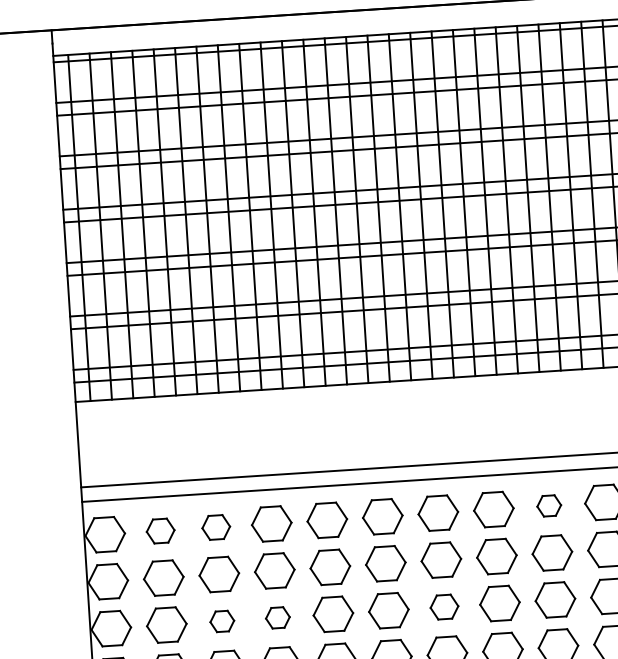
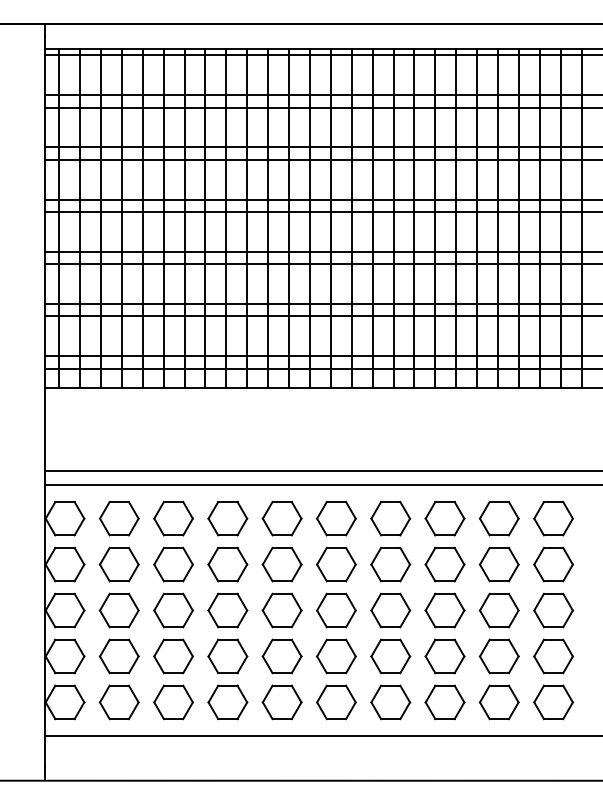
part: (548, 505) -> (498, 518), size x1.67
part: (216, 527) -> (173, 518), size x1.43
part: (159, 531) -> (118, 518), size x1.43
part: (444, 607) -> (390, 610), size x1.43
part: (277, 617) -> (227, 610), size x1.67
part: (222, 621) -> (173, 610), size x1.67

